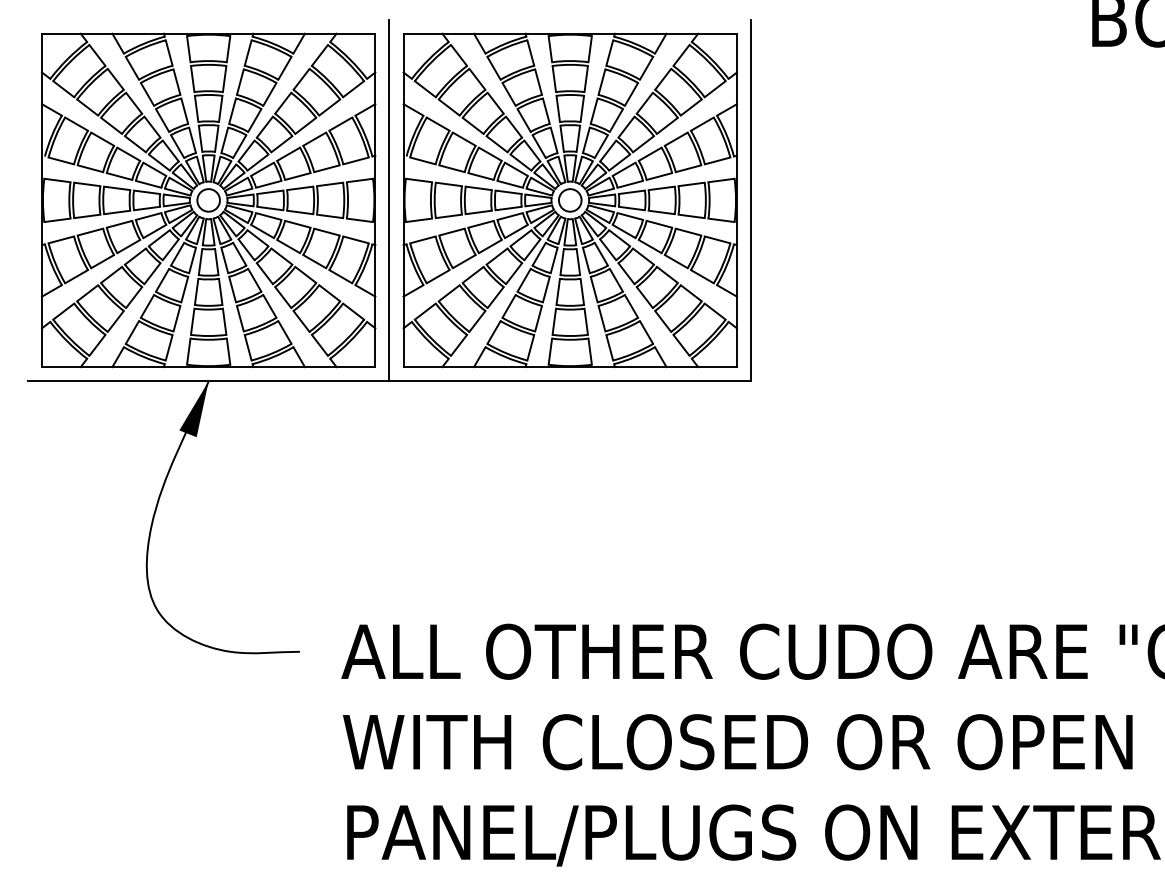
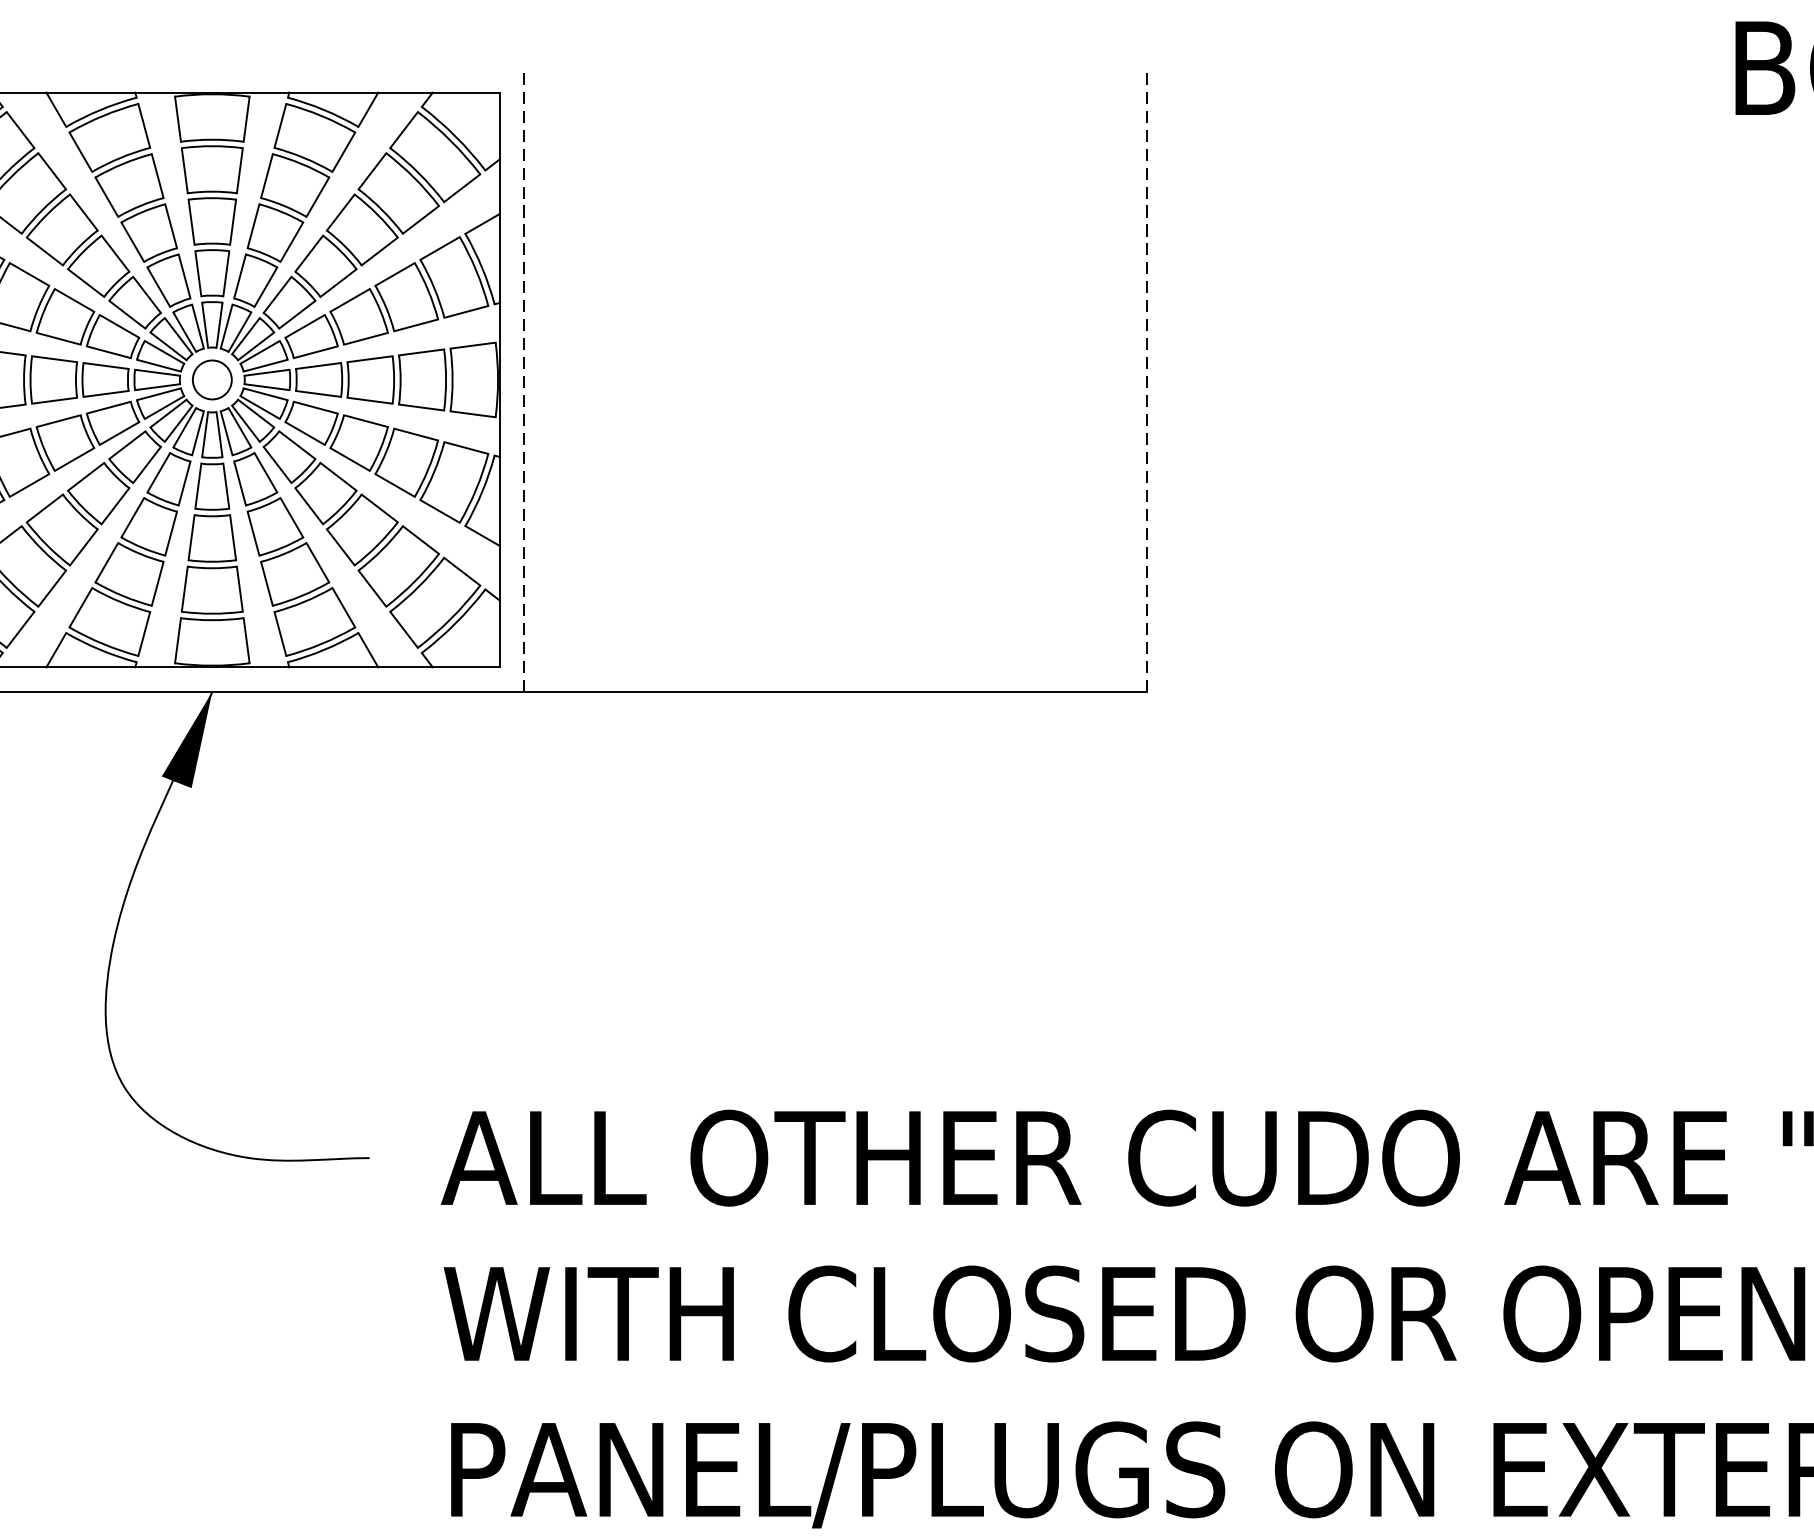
line: (389, 200) -> (524, 380), solid -> dashed
part: (569, 200) -> (834, 380), removed
line: (751, 200) -> (1148, 380), solid -> dashed

